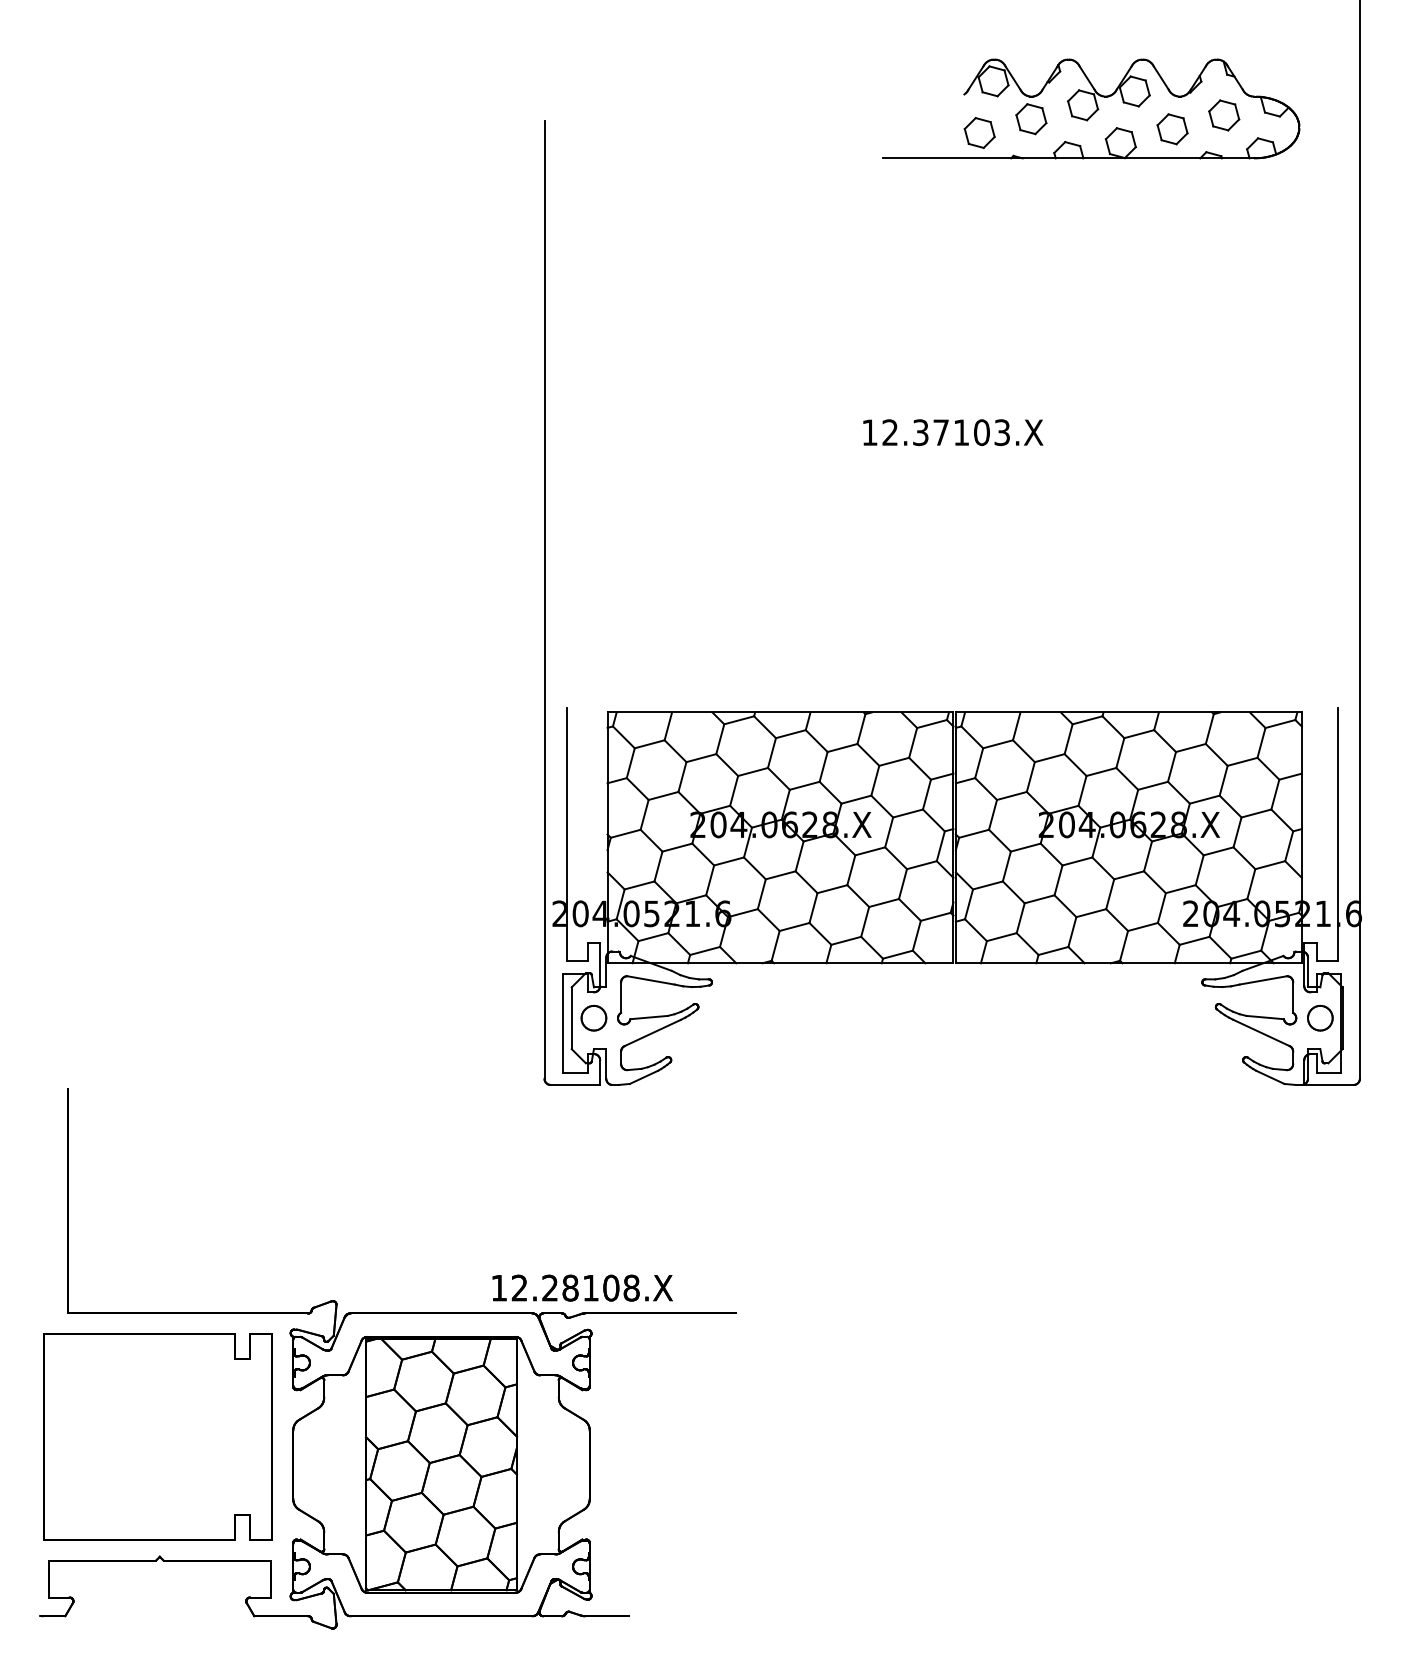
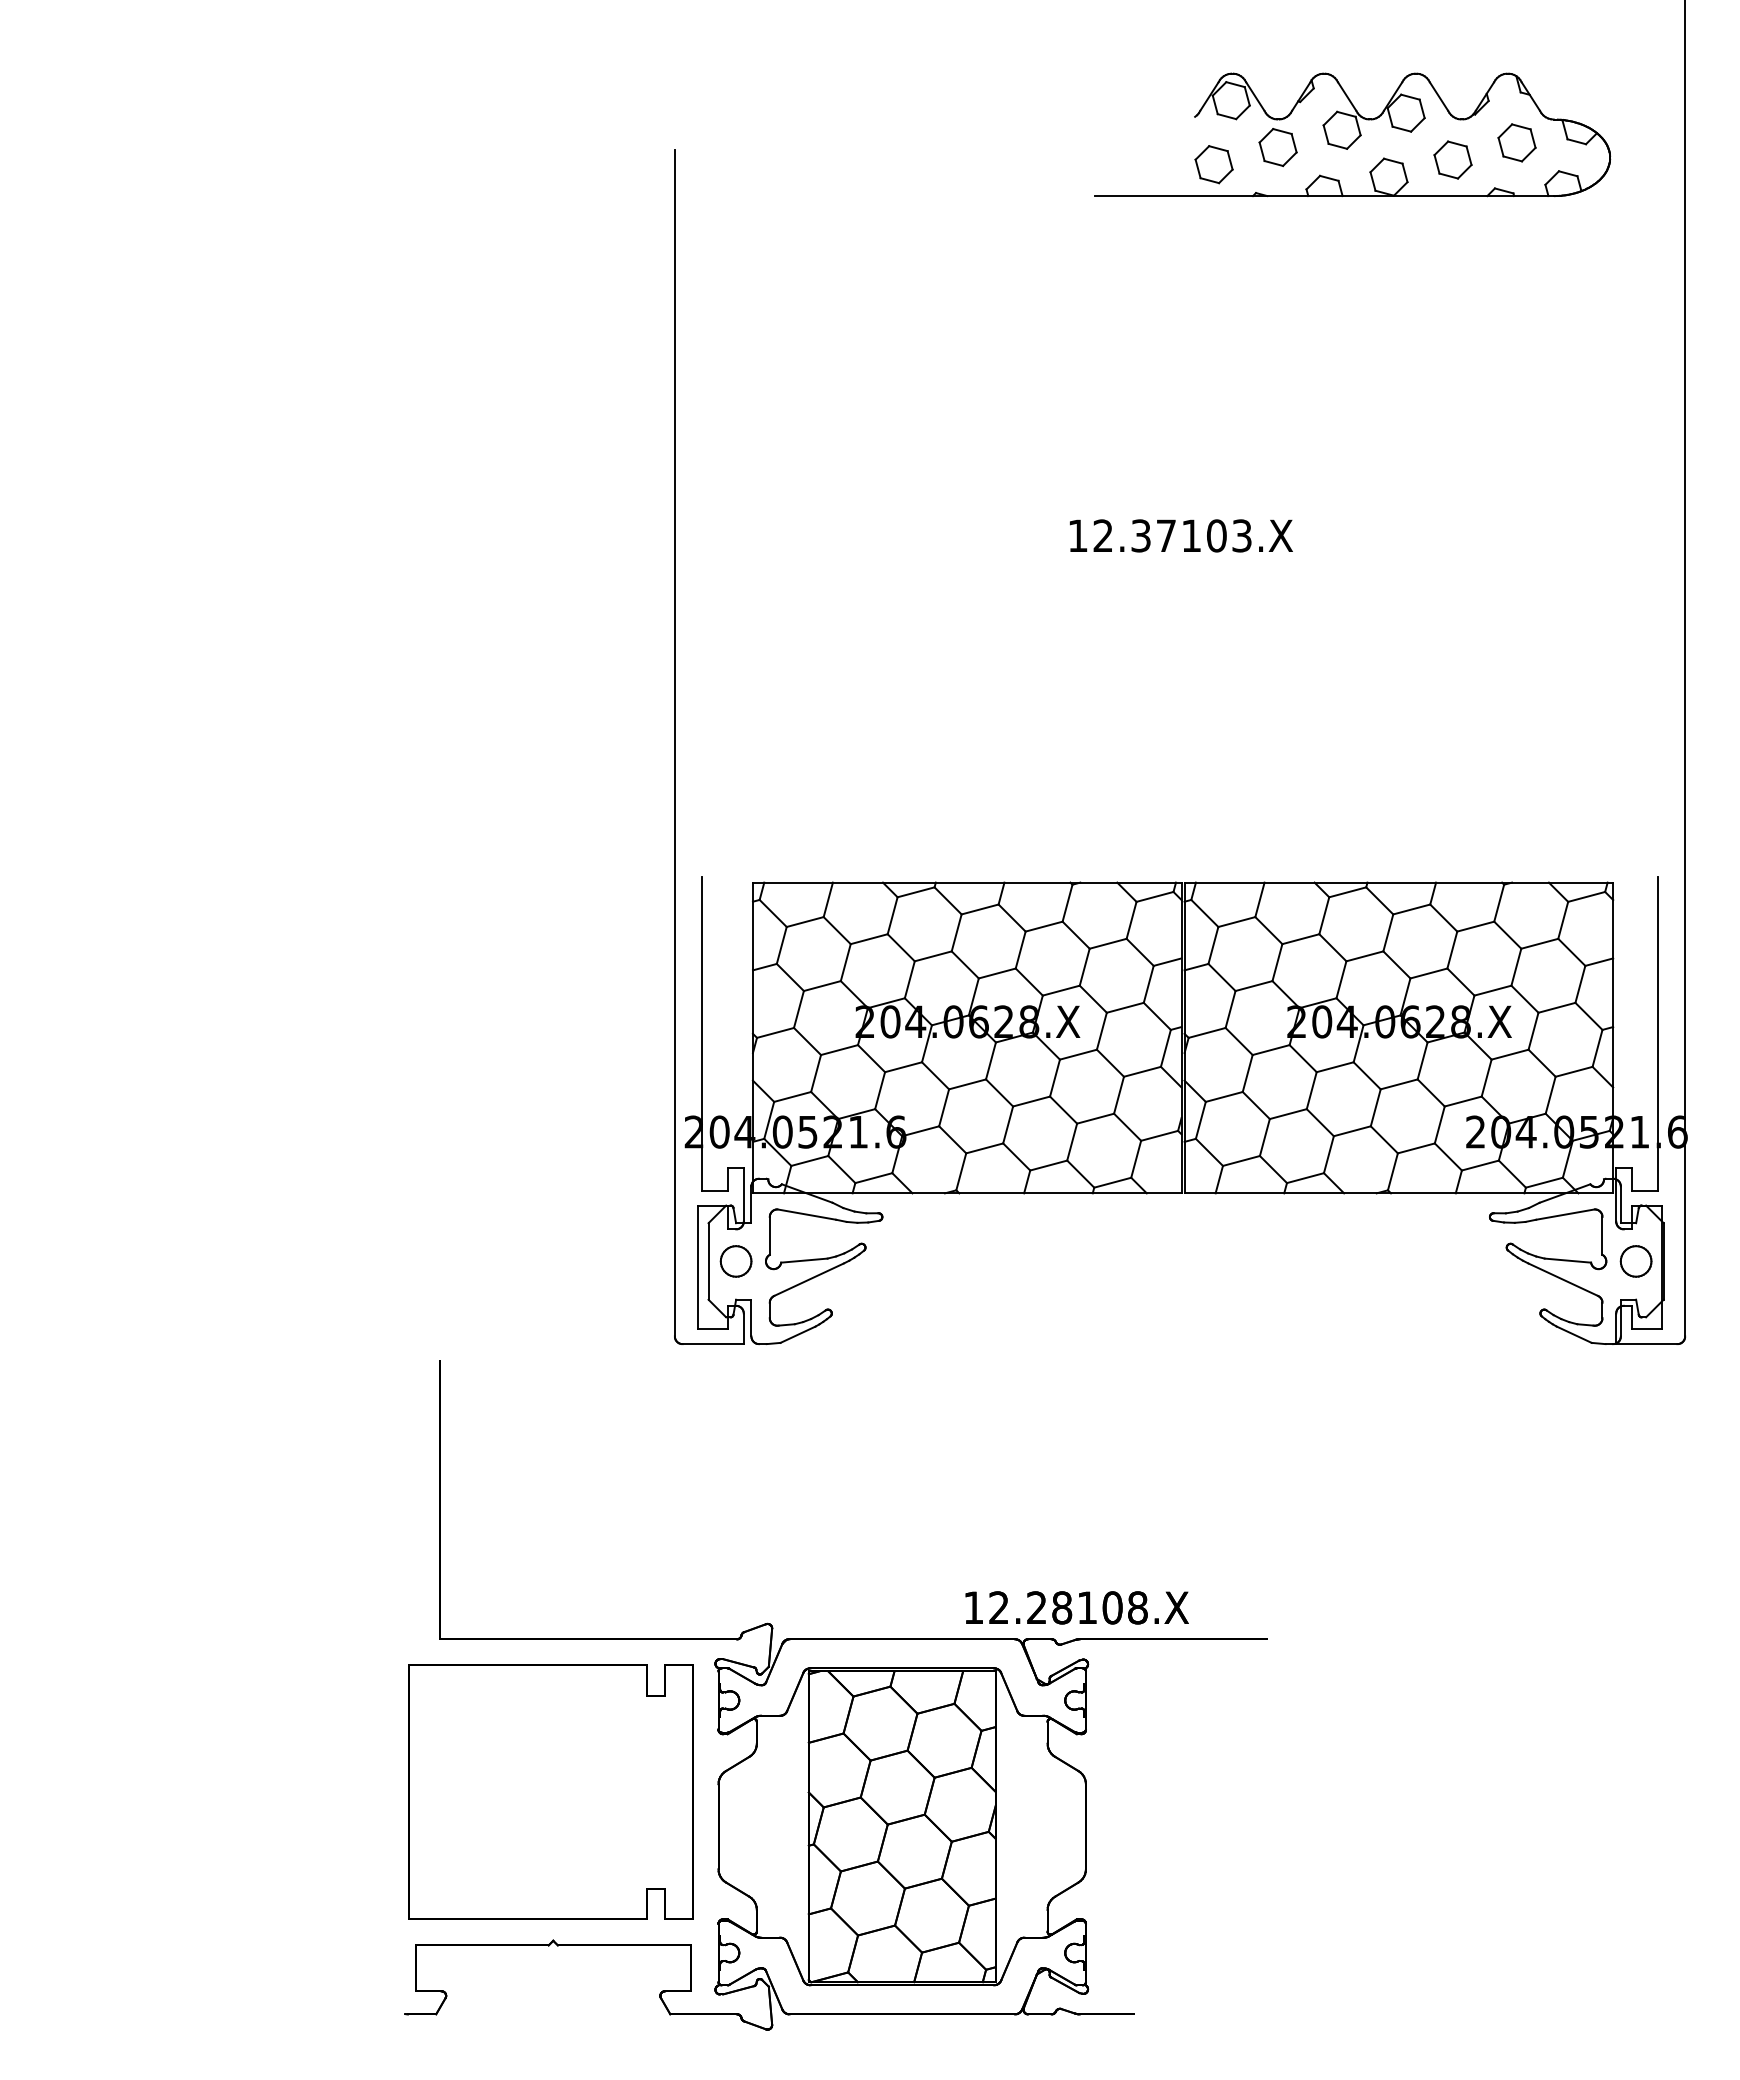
part: (387, 1358) -> (835, 1695), moved

